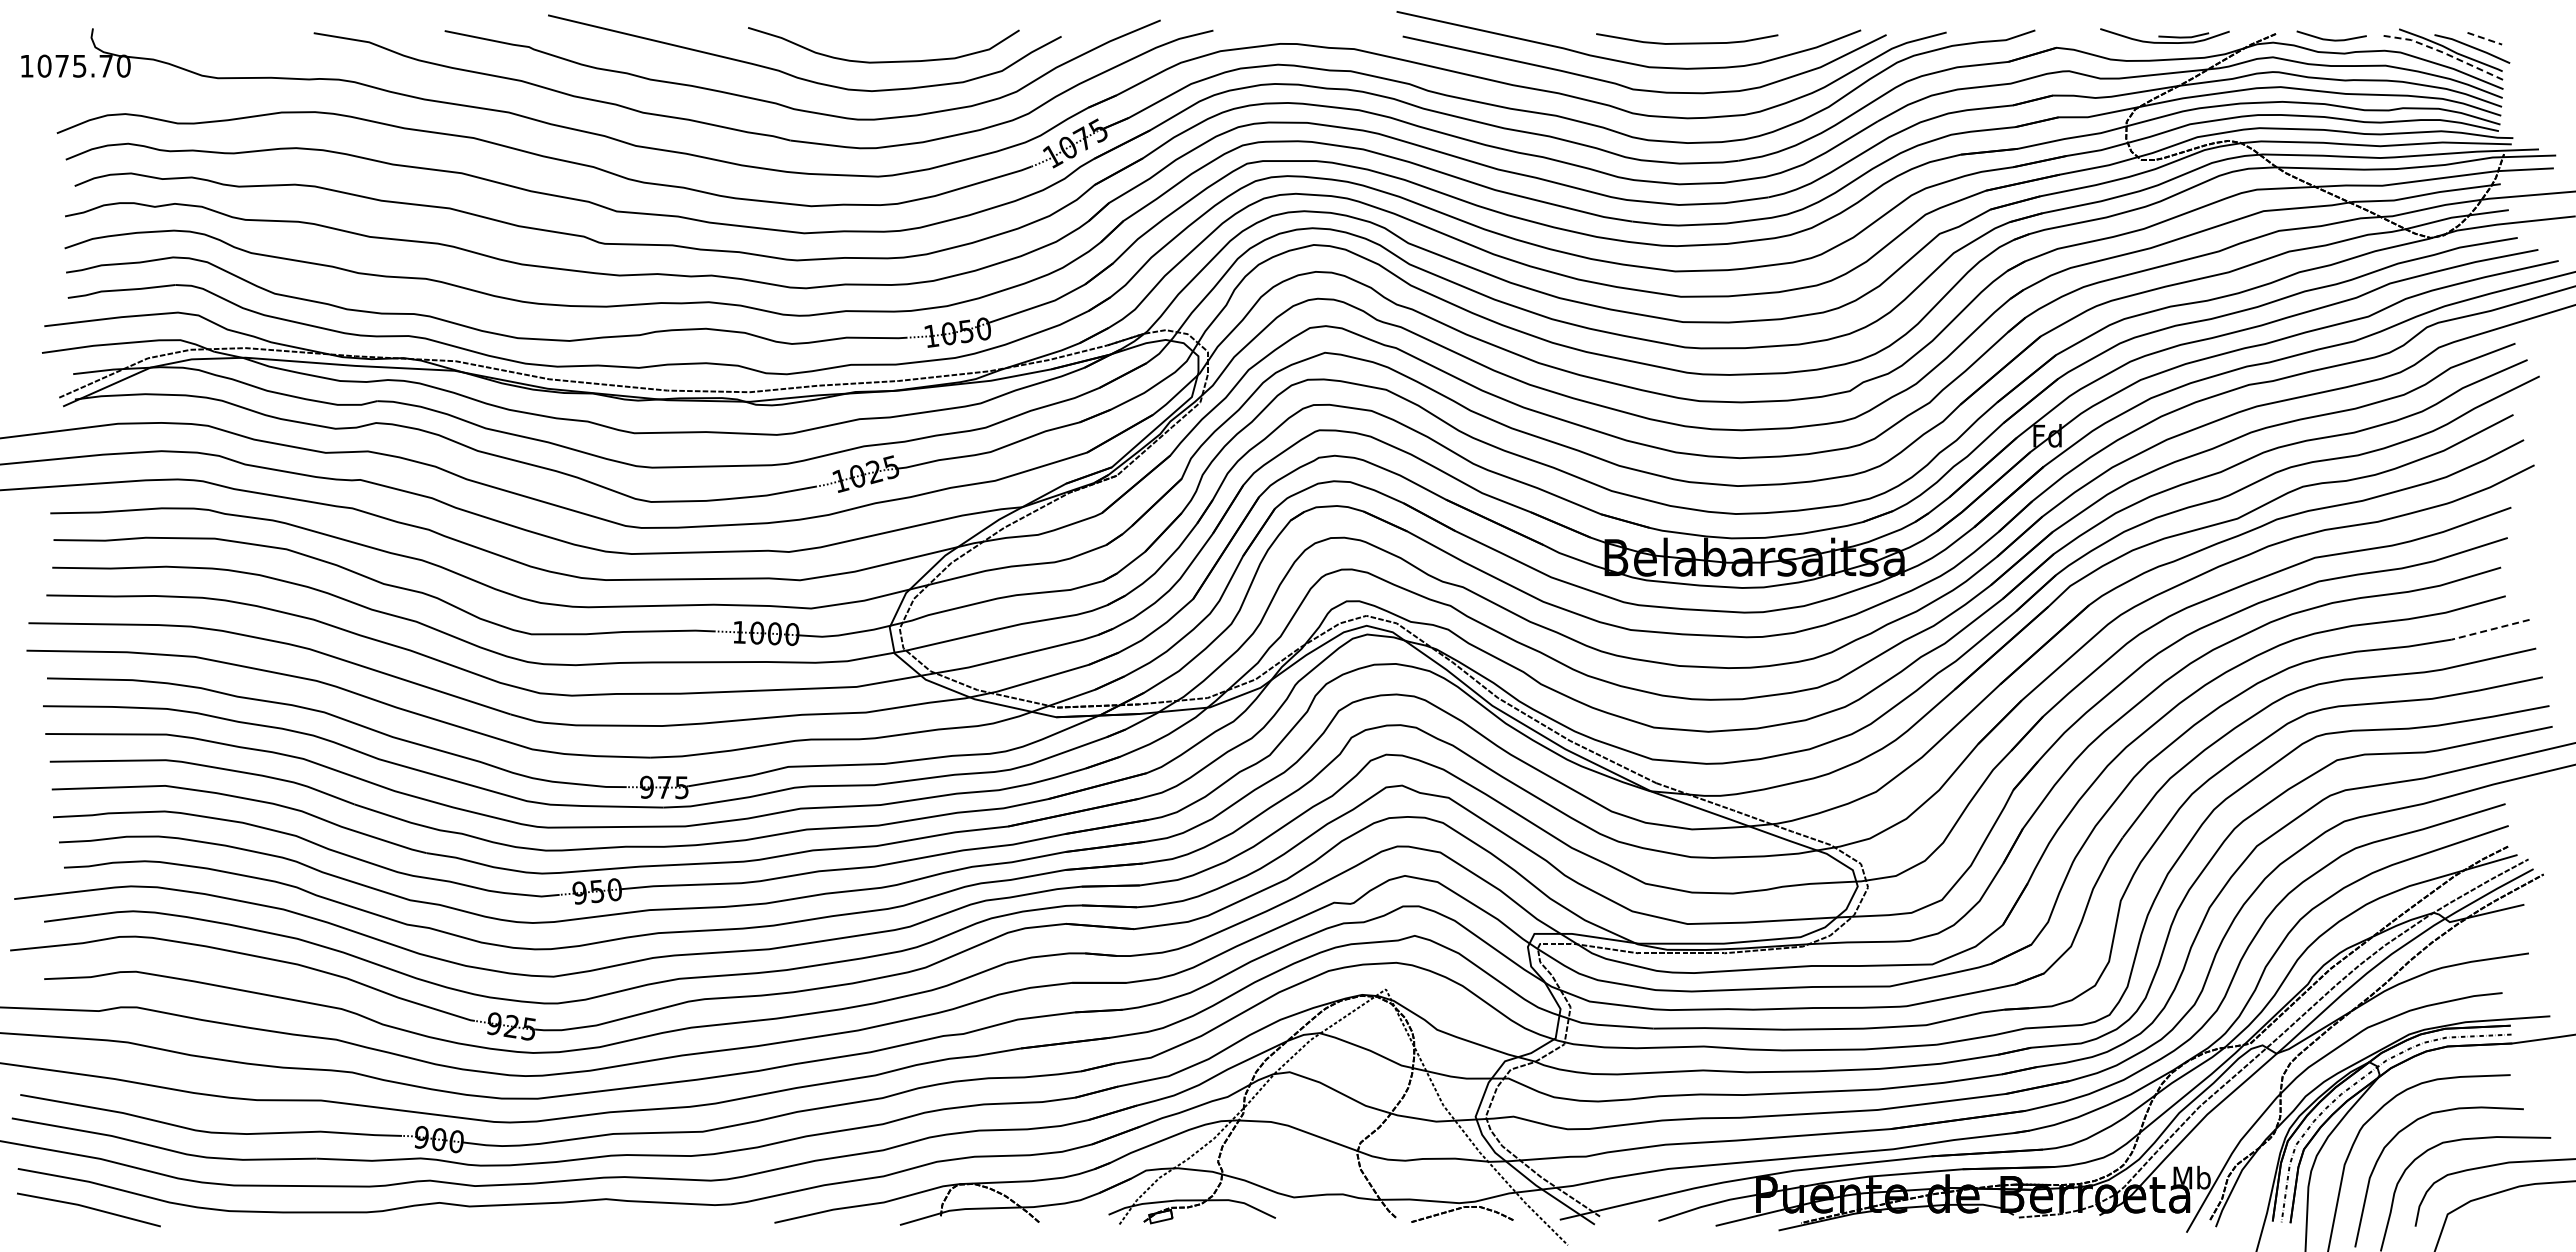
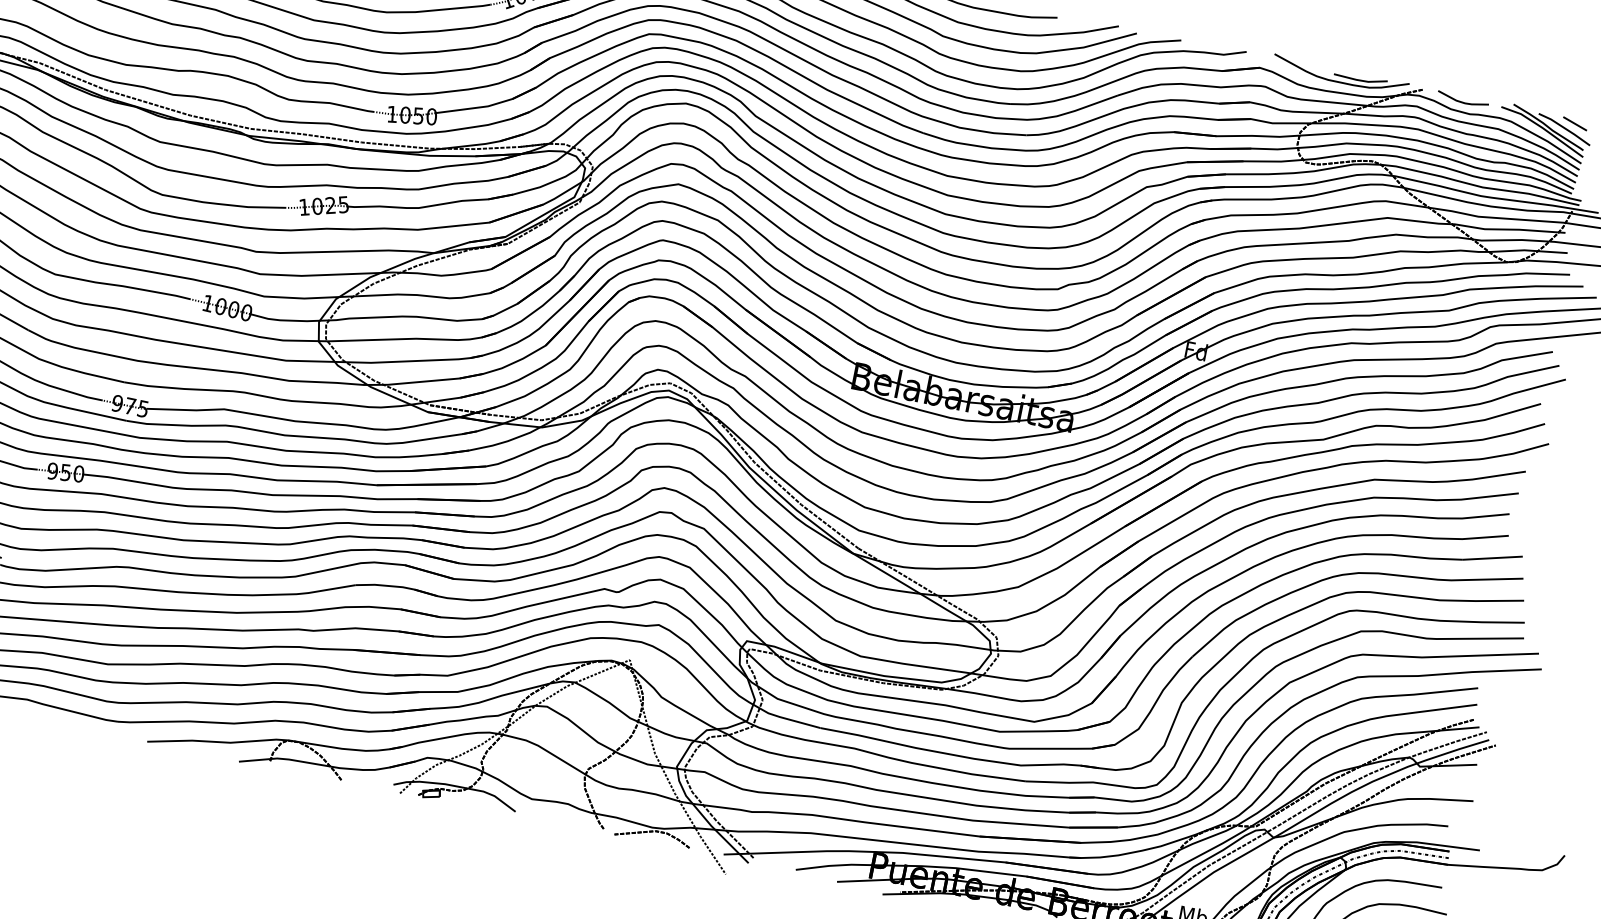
part: (2164, 35) -> (1340, 74), size x1.43
line: (2485, 38) -> (1575, 123), dashed -> solid
line: (2444, 53) -> (1543, 128), dashed -> solid
line: (2490, 629) -> (1492, 558), dashed -> solid

